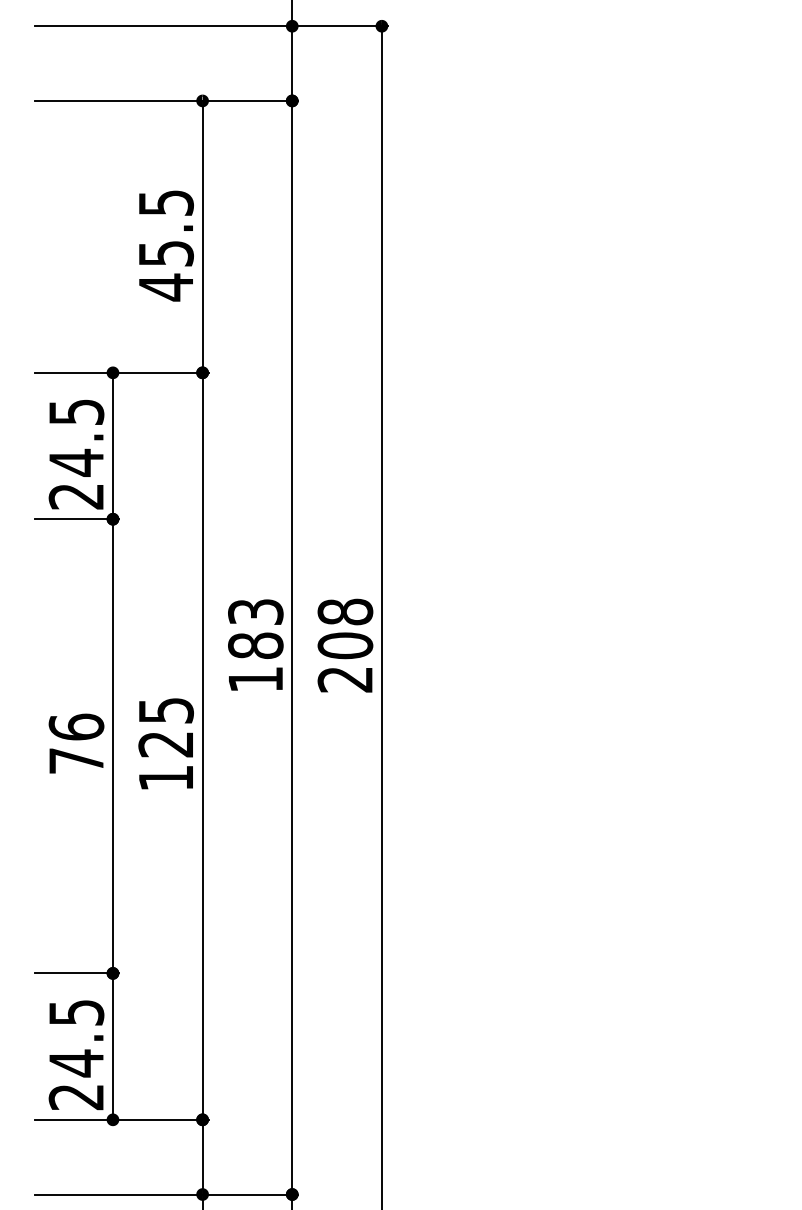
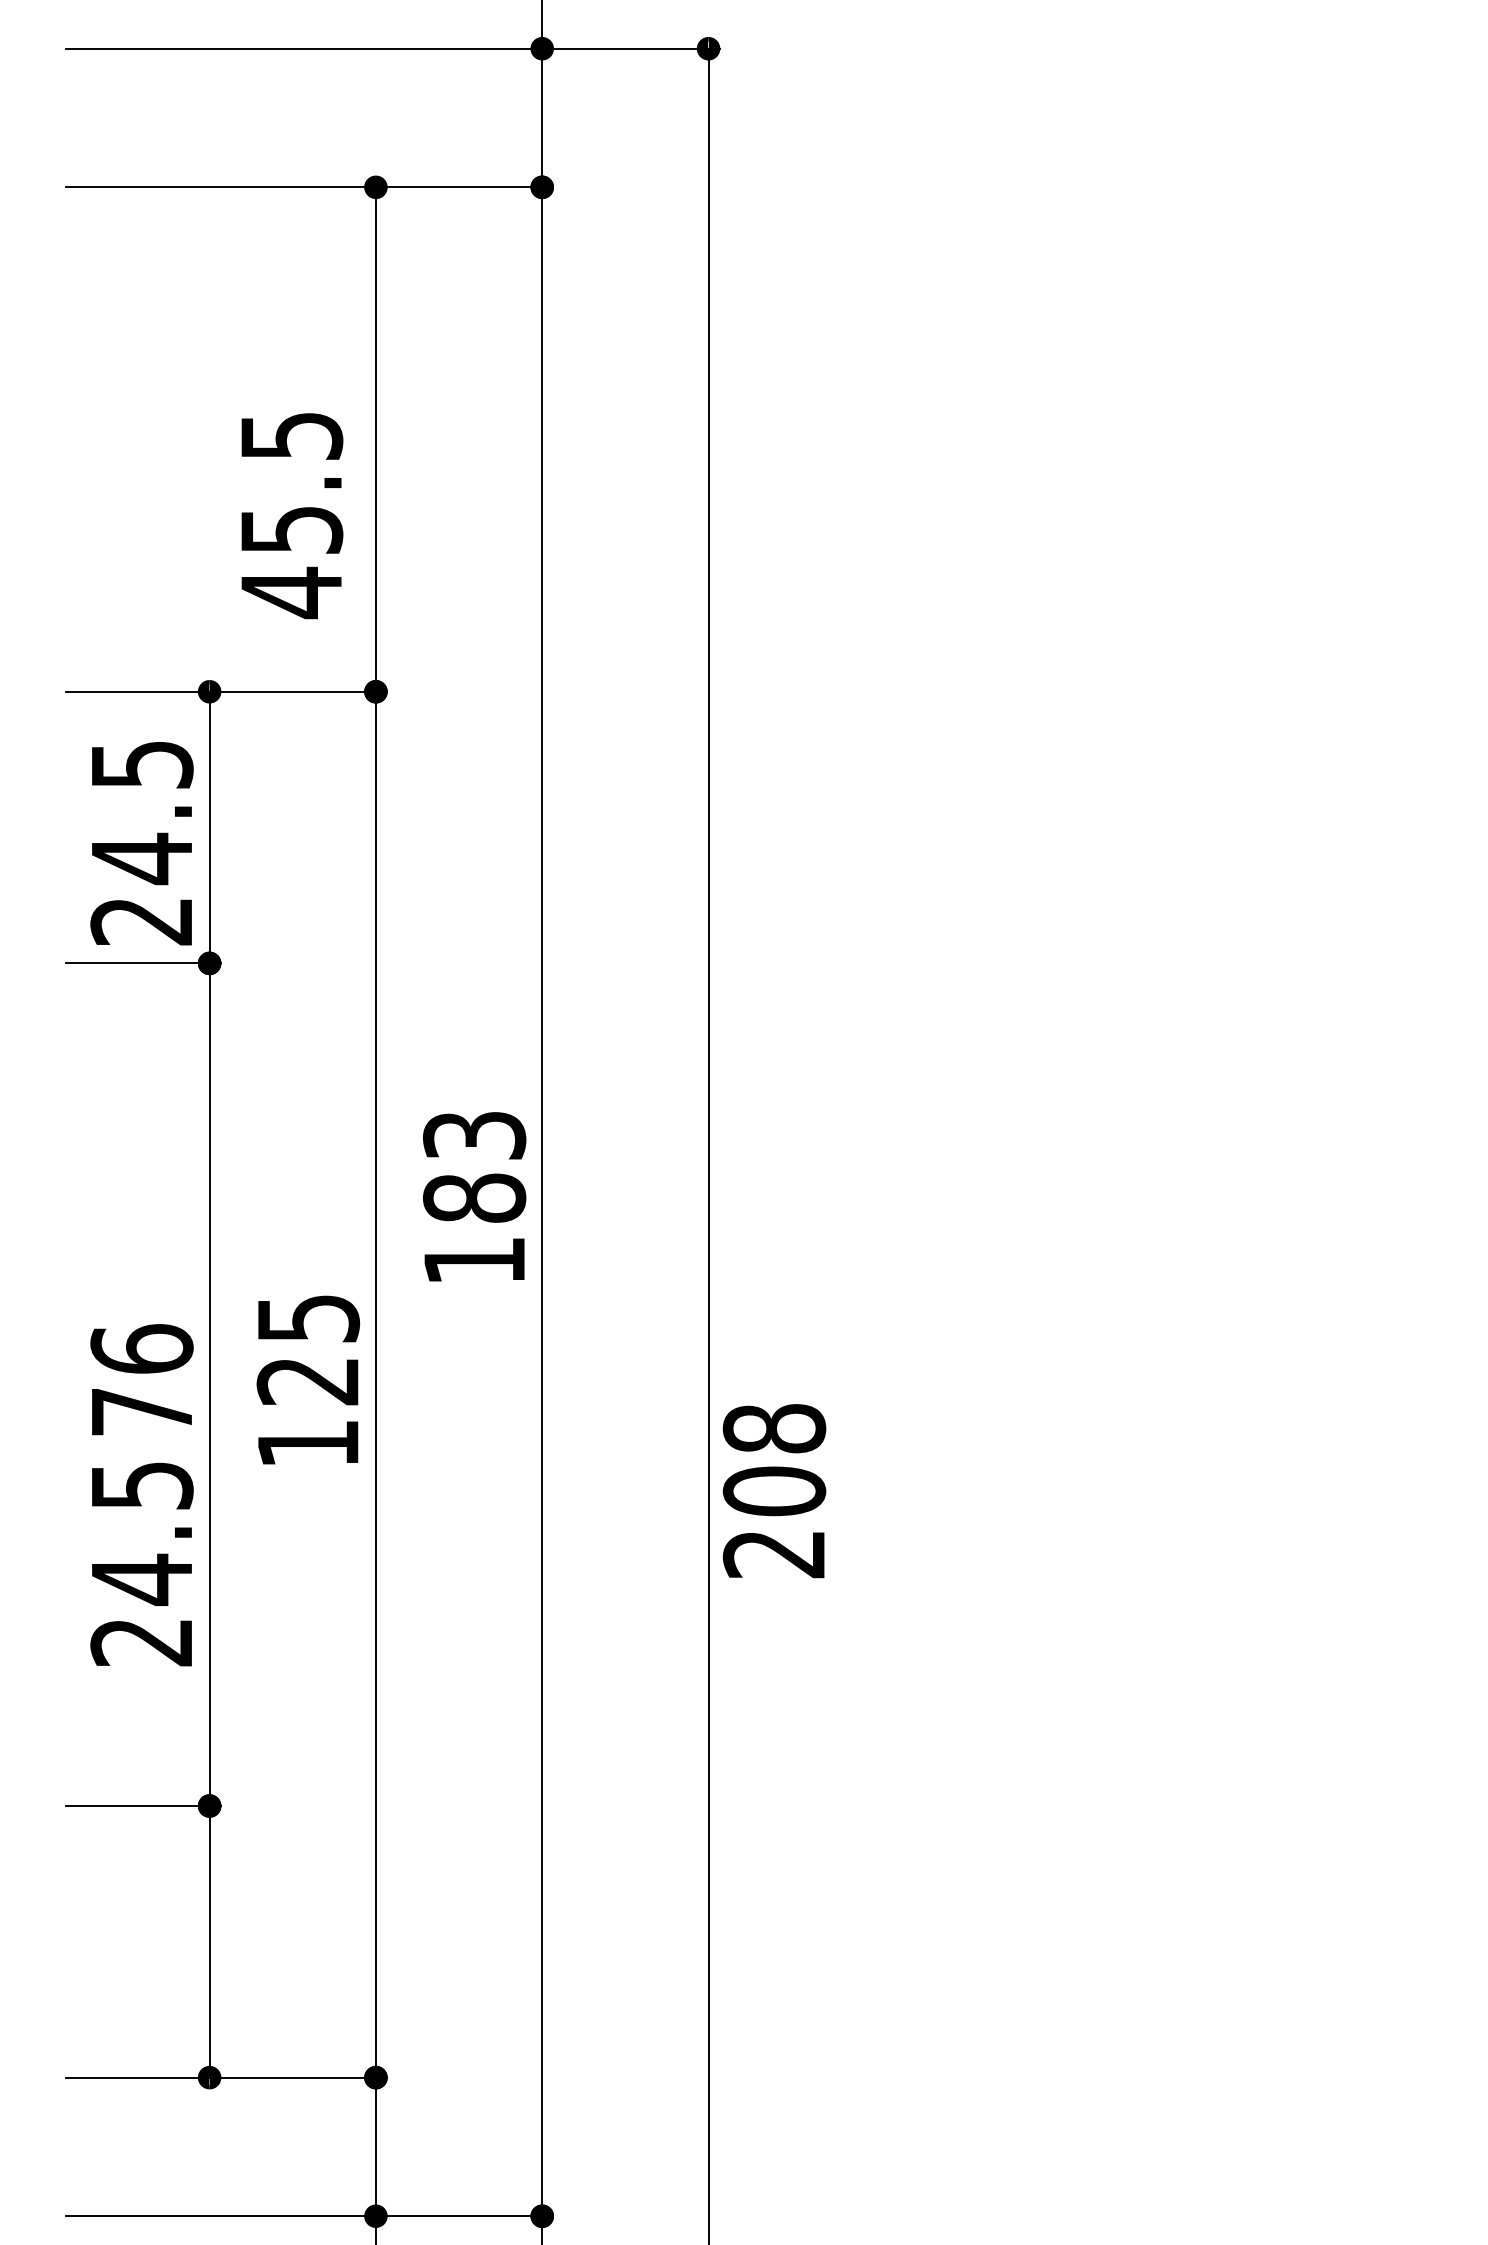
text: (166, 245) -> (292, 514), moved
text: (345, 645) -> (774, 1490), moved
text: (76, 1055) -> (141, 1564), moved

